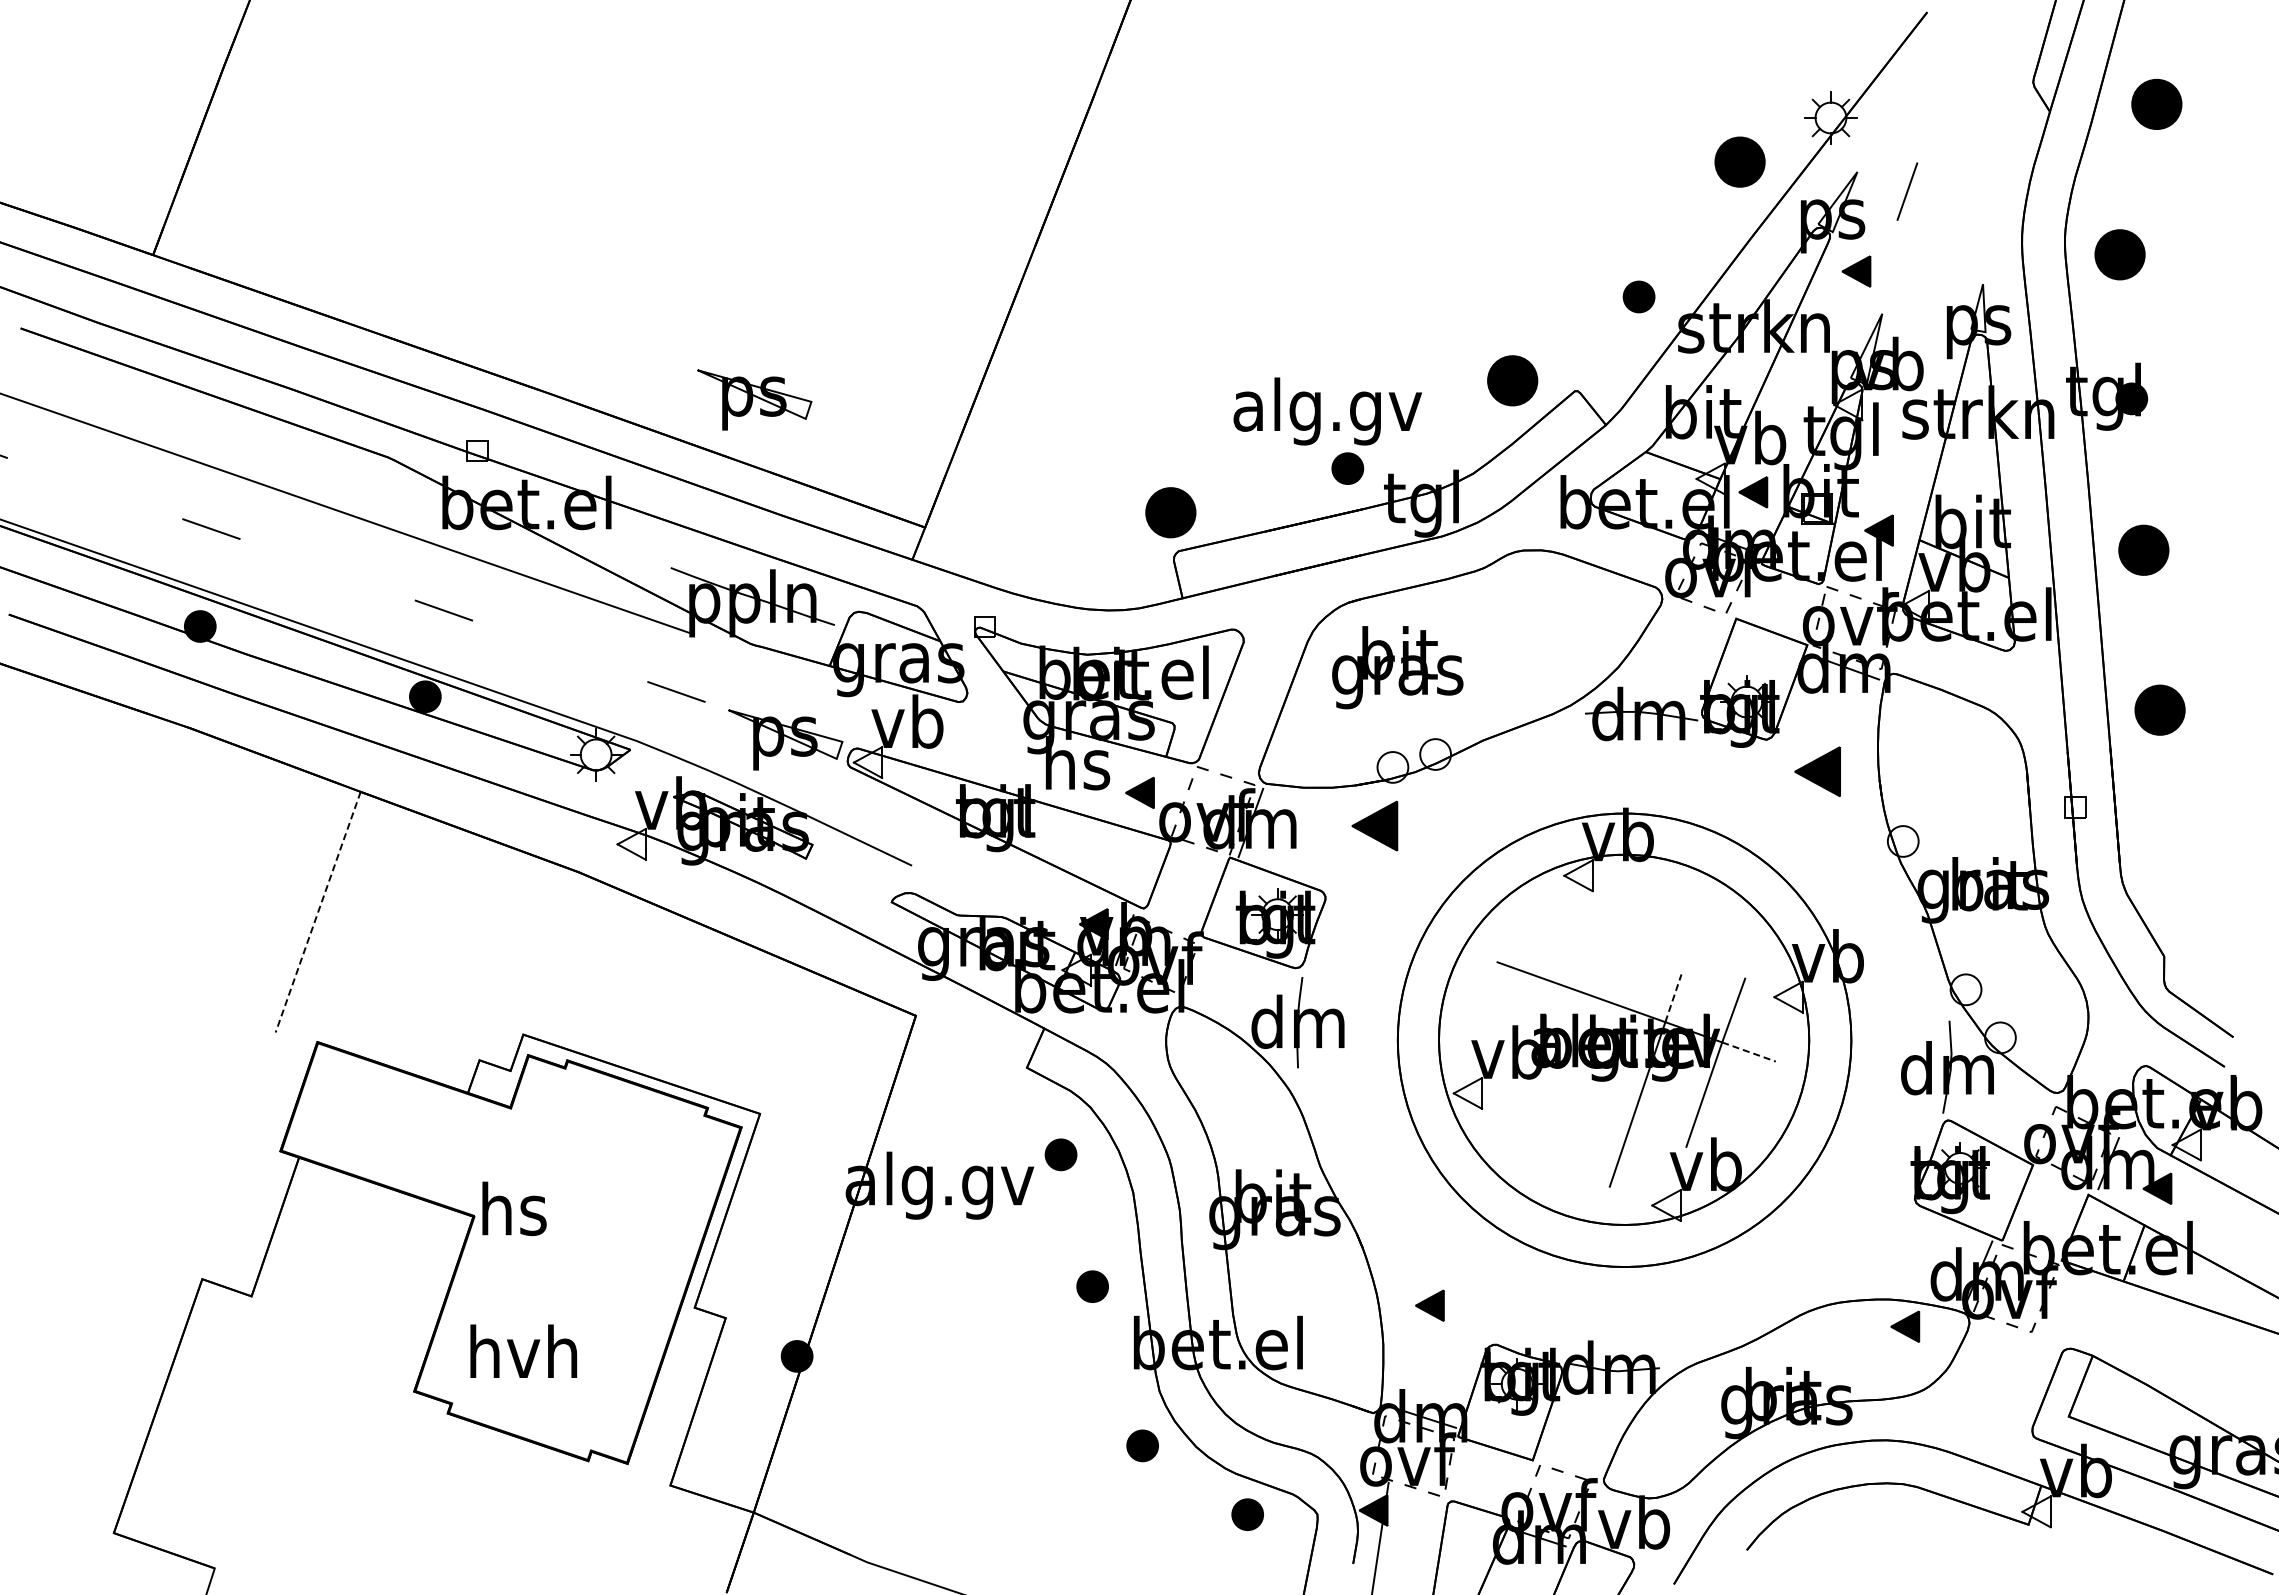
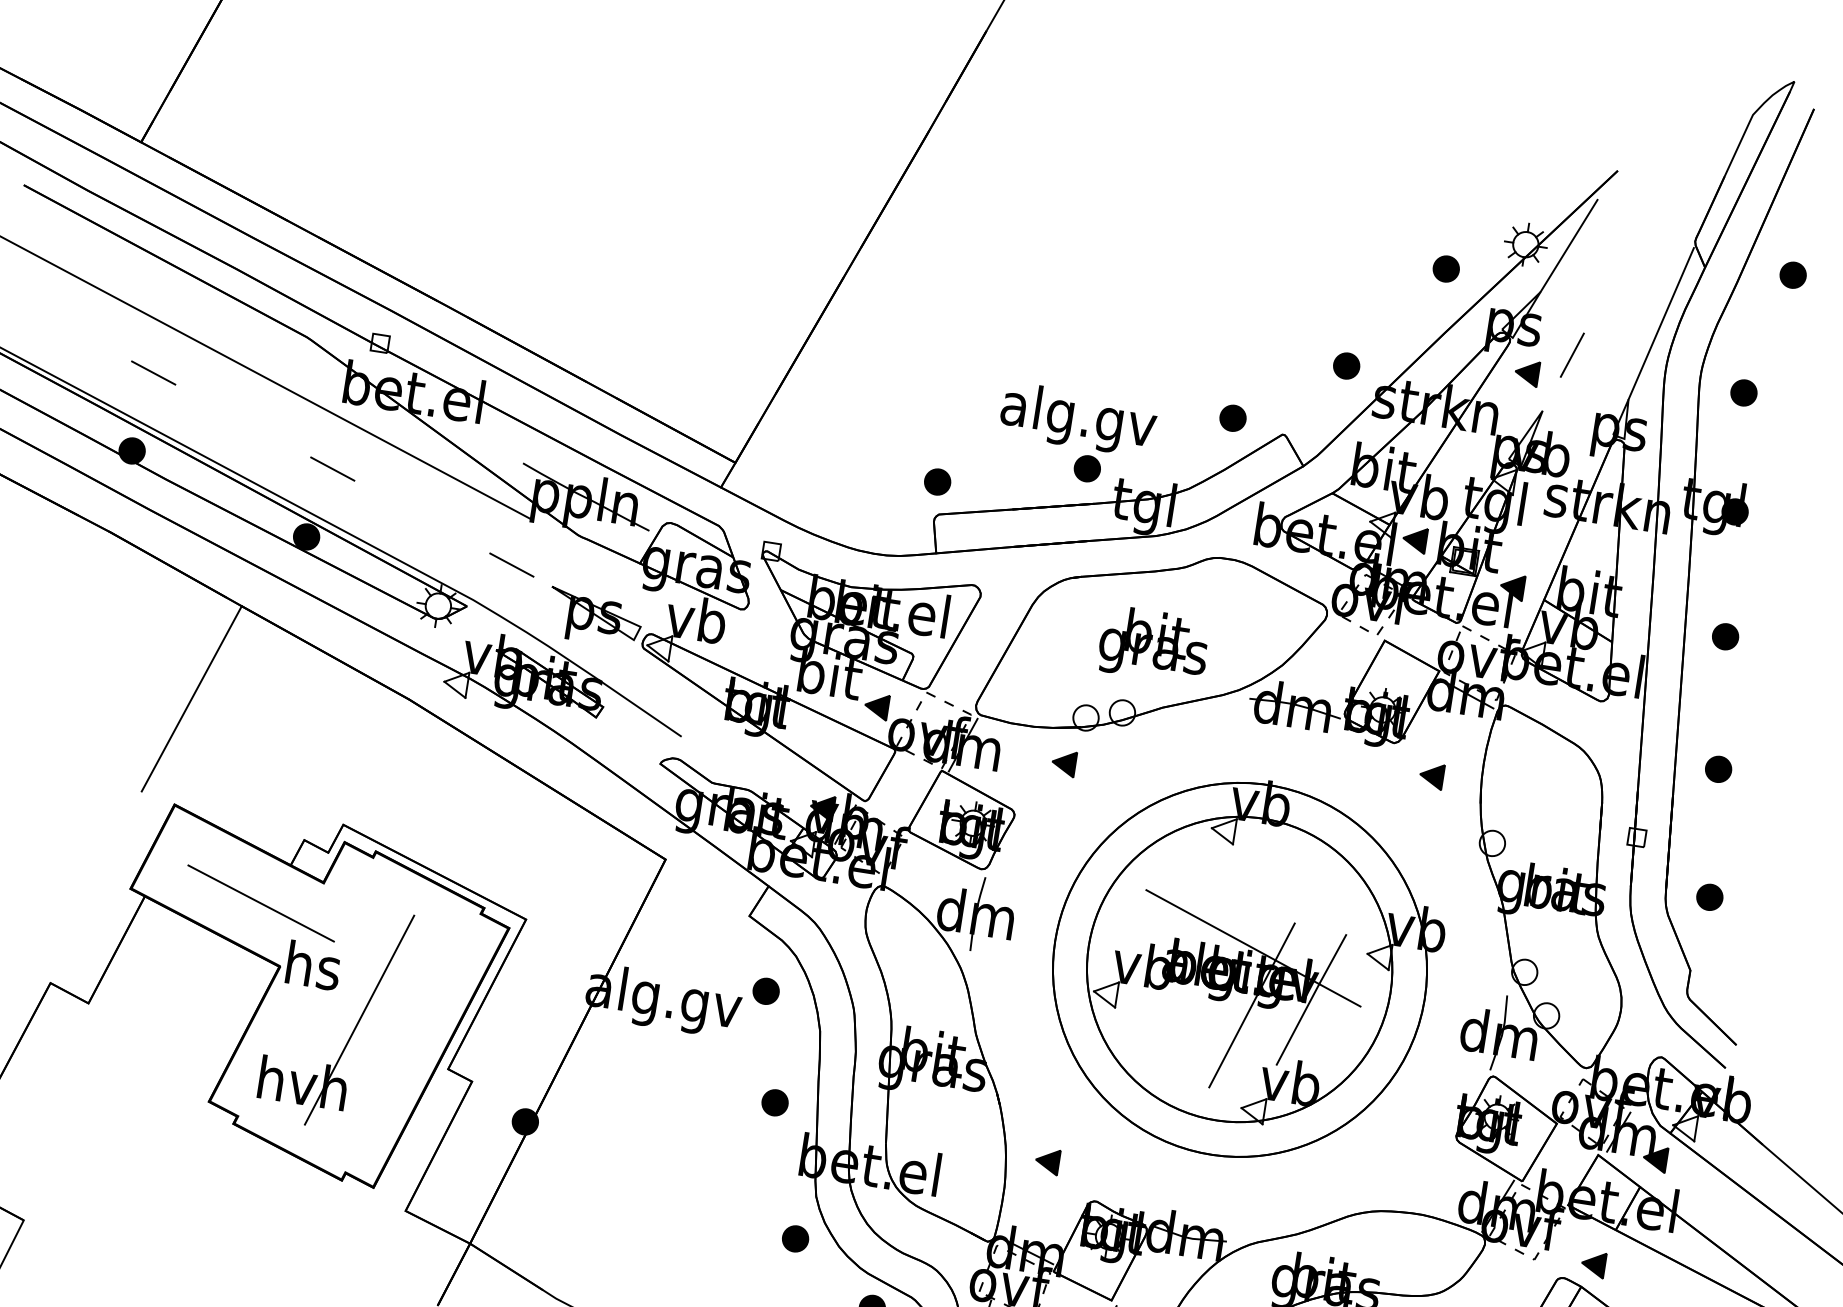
part: (2156, 104) -> (1792, 275), size x0.62
line: (1882, 110) -> (1568, 245), added
part: (1740, 161) -> (1446, 268), size x0.62
line: (2007, 187) -> (1660, 323), added
line: (1907, 191) -> (1572, 355), moved
part: (2119, 254) -> (1743, 392), size x0.62
part: (1512, 380) -> (1232, 417), size x0.62
part: (754, 399) -> (612, 336), removed
part: (1170, 512) -> (937, 481), size x0.62
part: (2143, 549) -> (1725, 636), size x0.62
text: (1397, 667) -> (1153, 645), moved
part: (2160, 710) -> (1718, 769), size x0.62
text: (1078, 763) -> (830, 674), hs -> bit
part: (1817, 772) -> (1431, 776), size x0.62
part: (1374, 825) -> (1063, 762), size x0.62
part: (2173, 865) -> (1709, 897), added
line: (318, 912) -> (192, 699), dashed -> solid
line: (1673, 997) -> (1285, 941), dashed -> solid
line: (1749, 1052) -> (1340, 995), dashed -> solid
line: (439, 1144) -> (261, 903), added
line: (579, 1265) -> (359, 1020), added
part: (1905, 1326) -> (1593, 1264), moved

